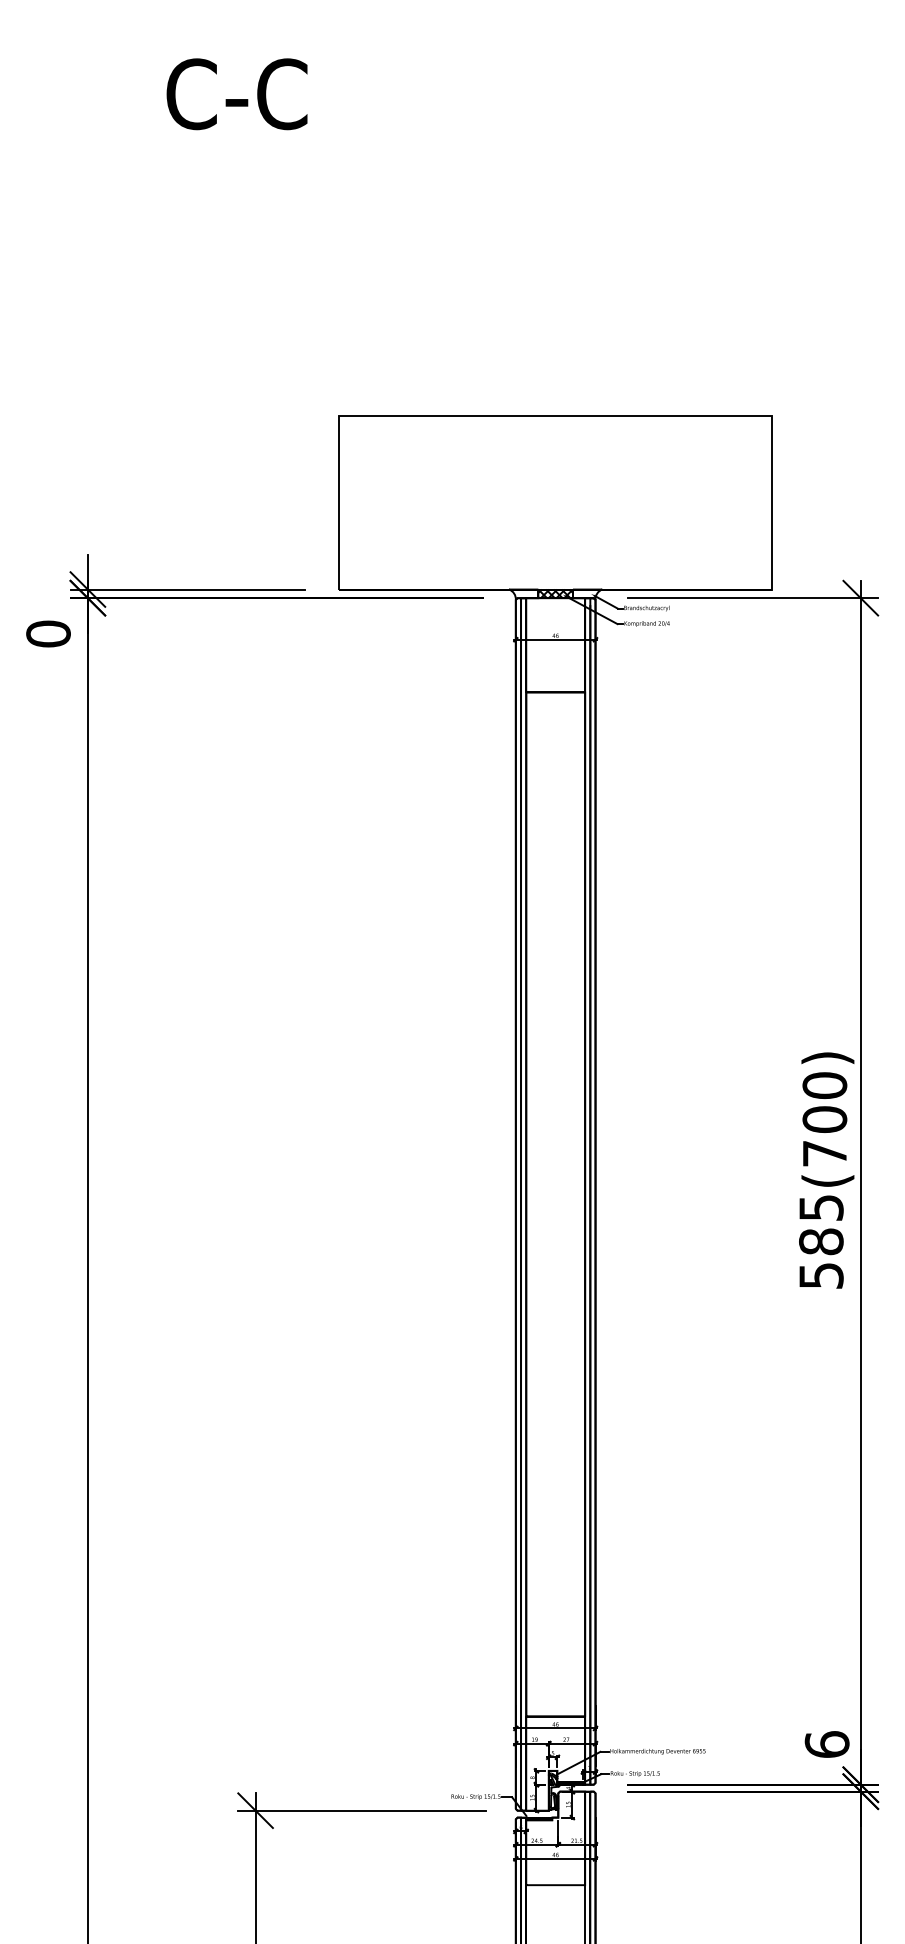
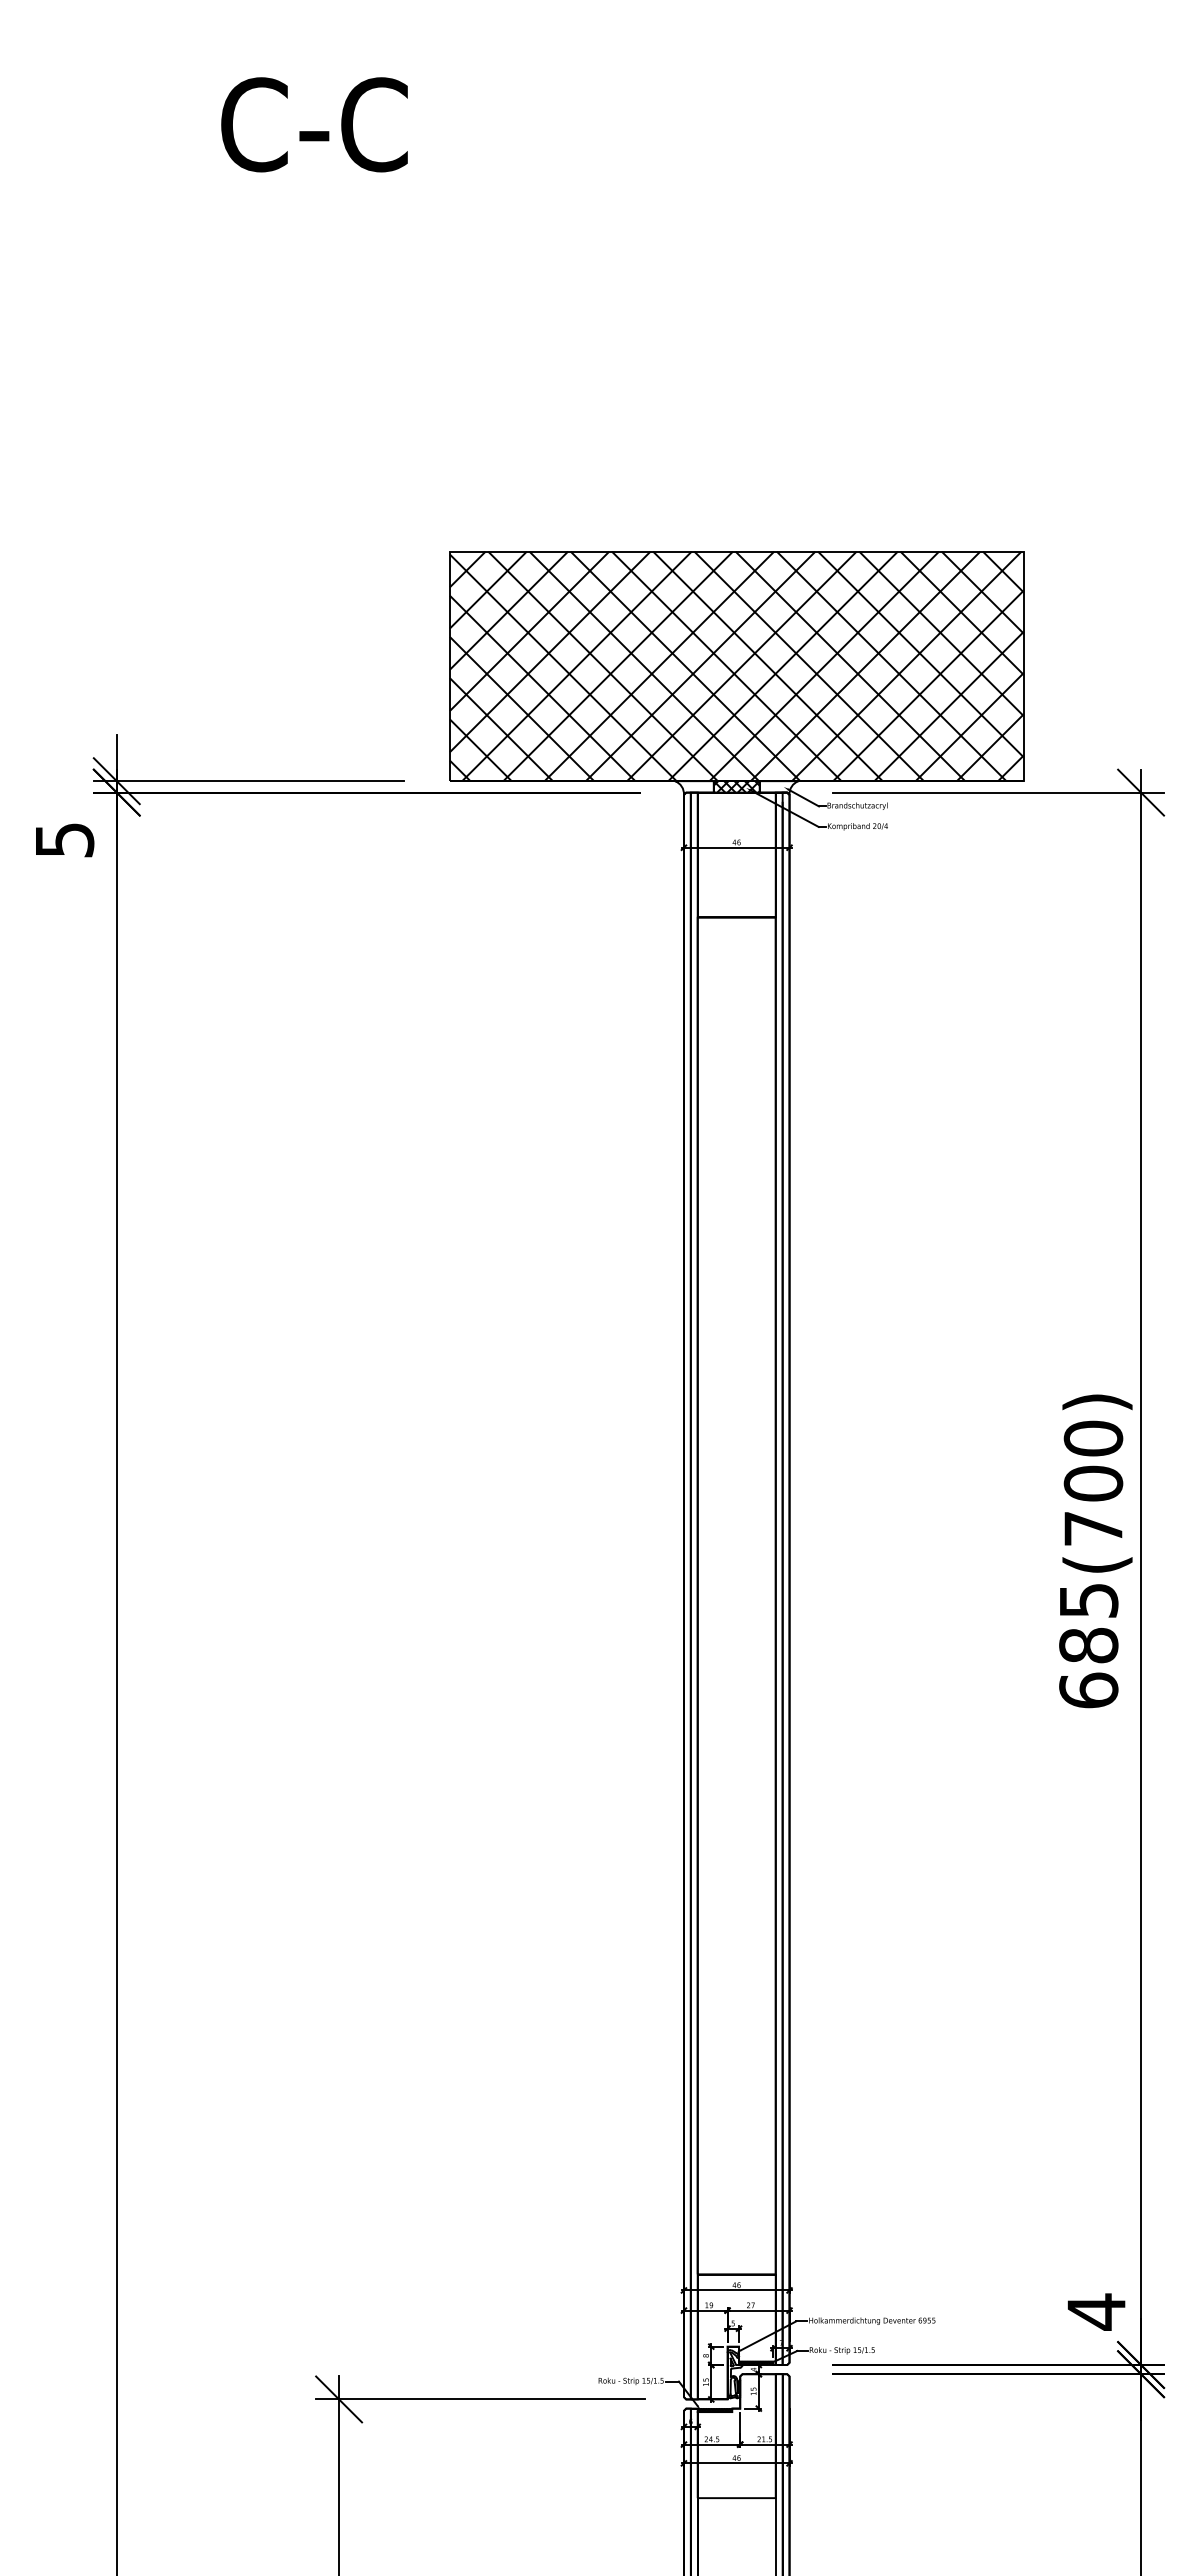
hatch: (555, 503) -> (736, 666), added
text: (48, 633) -> (64, 839), 0 -> 5
text: (821, 1275) -> (1088, 1690), 585 -> 685
text: (827, 1744) -> (1096, 2311), 6 -> 4

